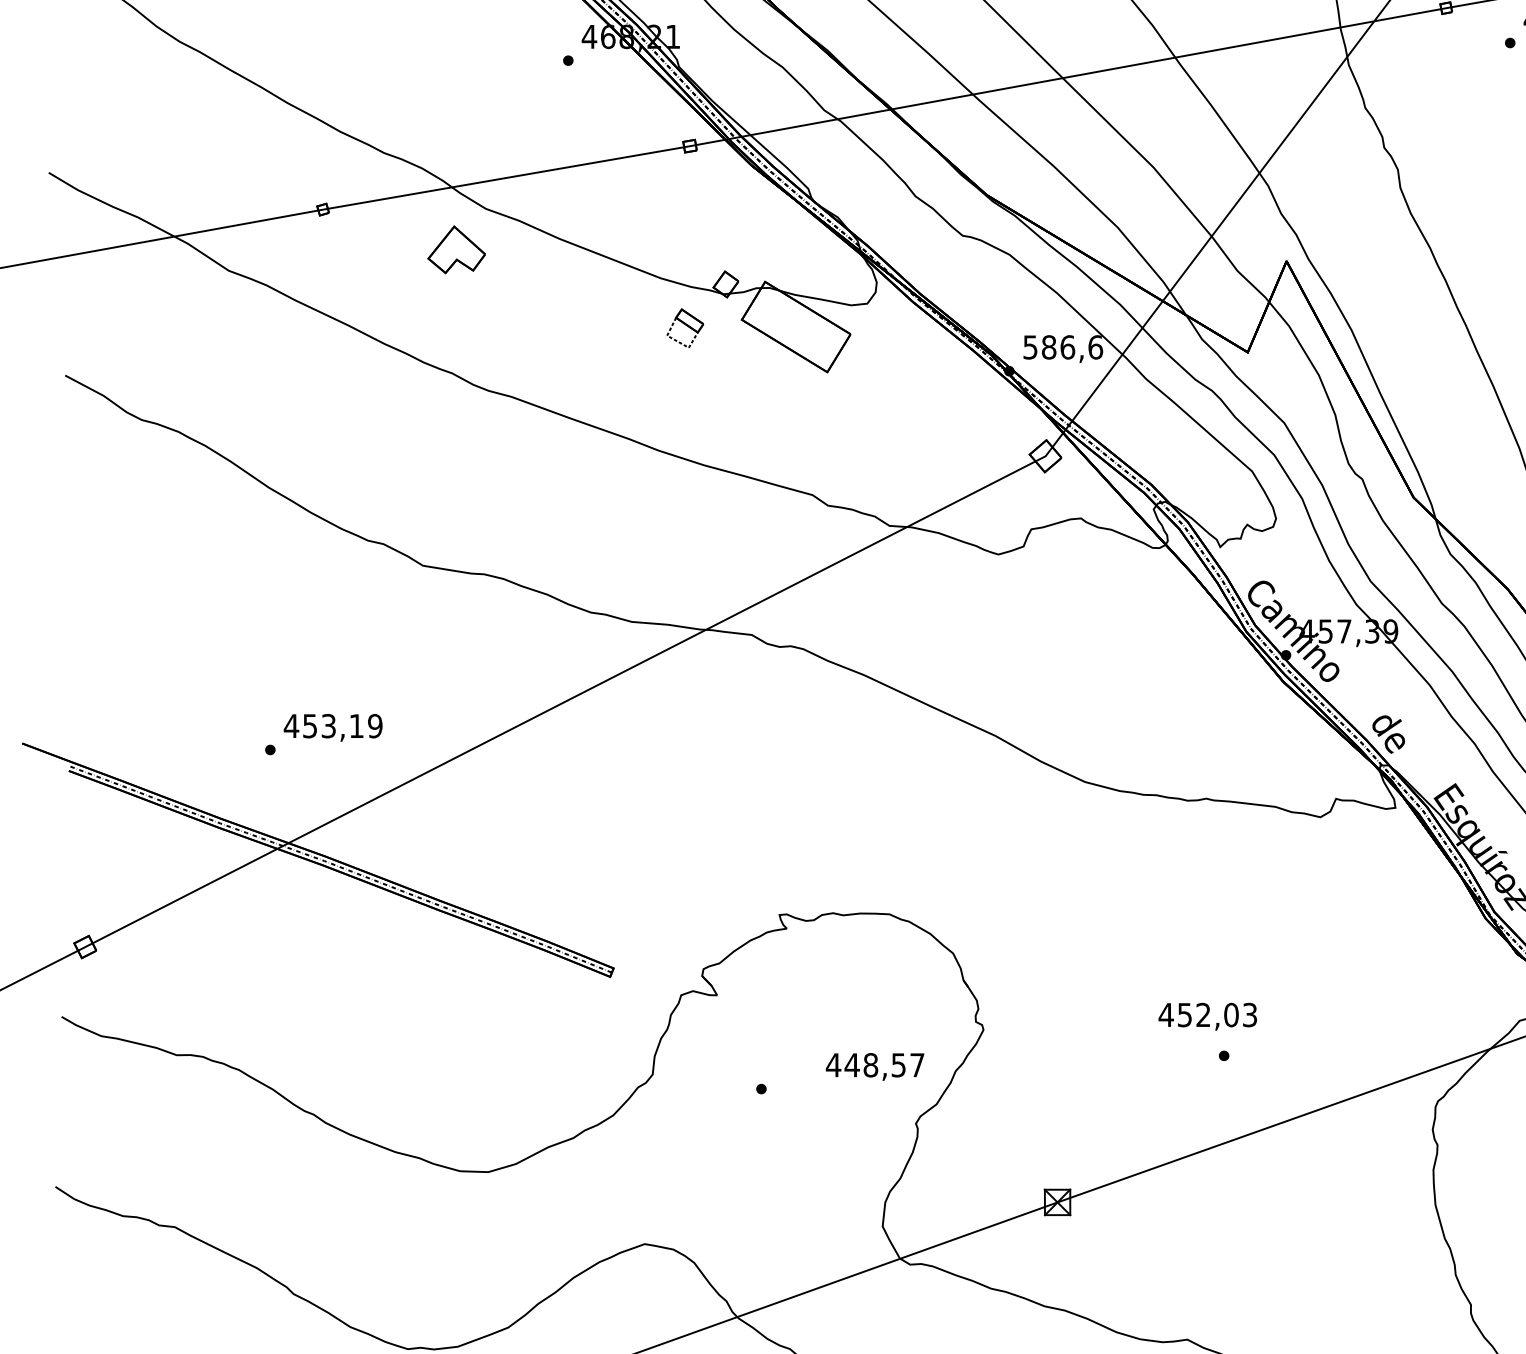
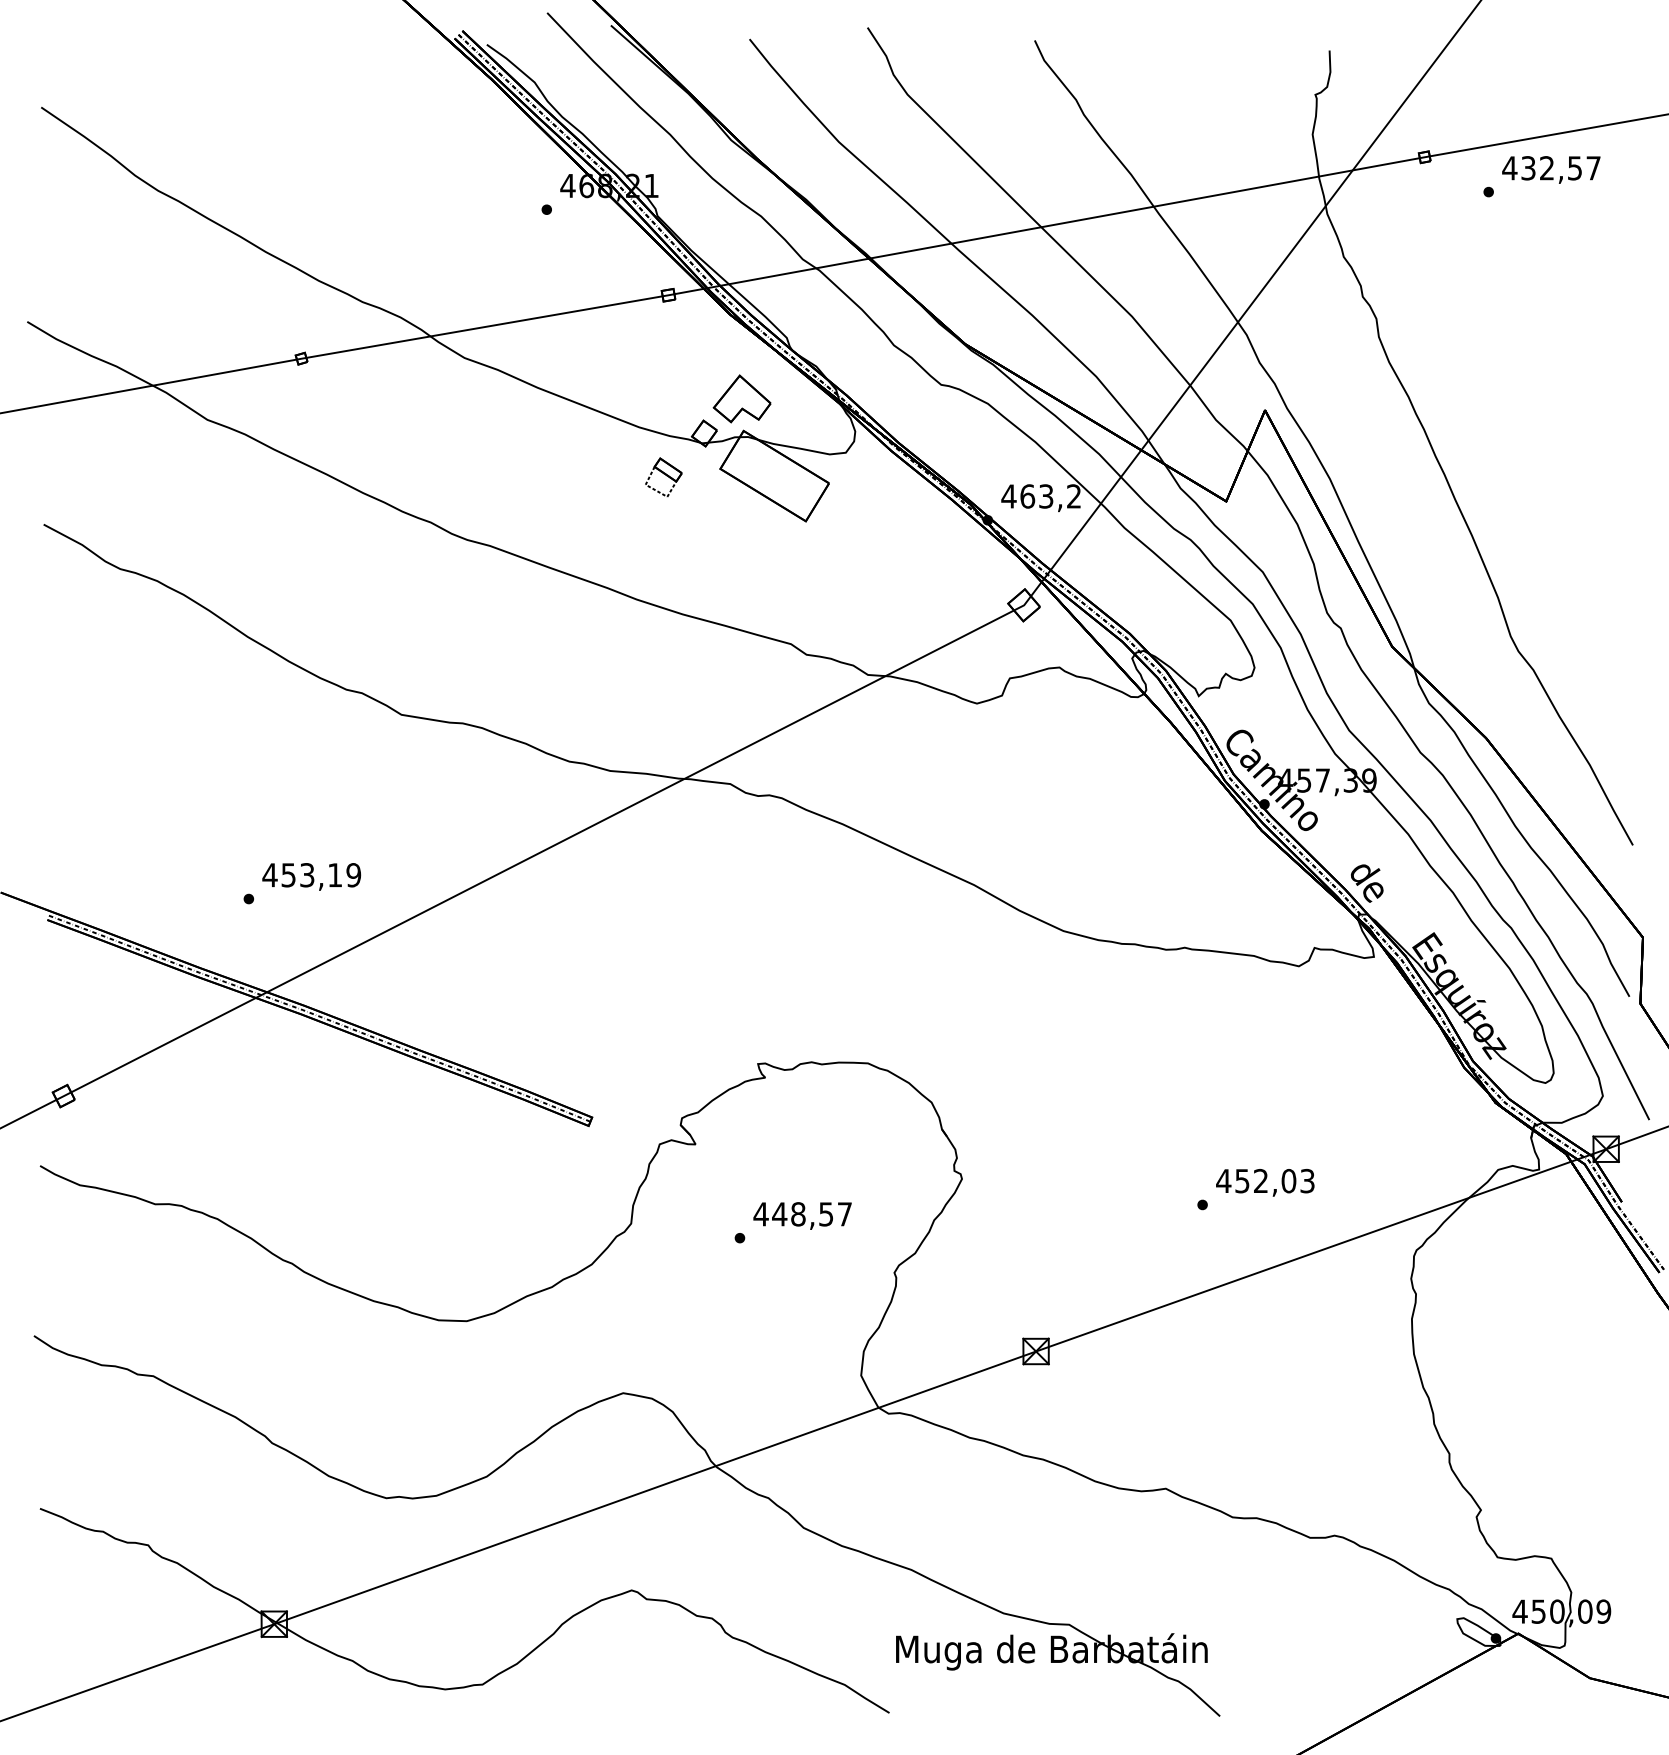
part: (456, 249) -> (741, 398), moved
text: (1063, 347) -> (1041, 496), 586,6 -> 463,2
text: (1208, 1016) -> (1265, 1182), moved
text: (875, 1066) -> (802, 1215), moved

